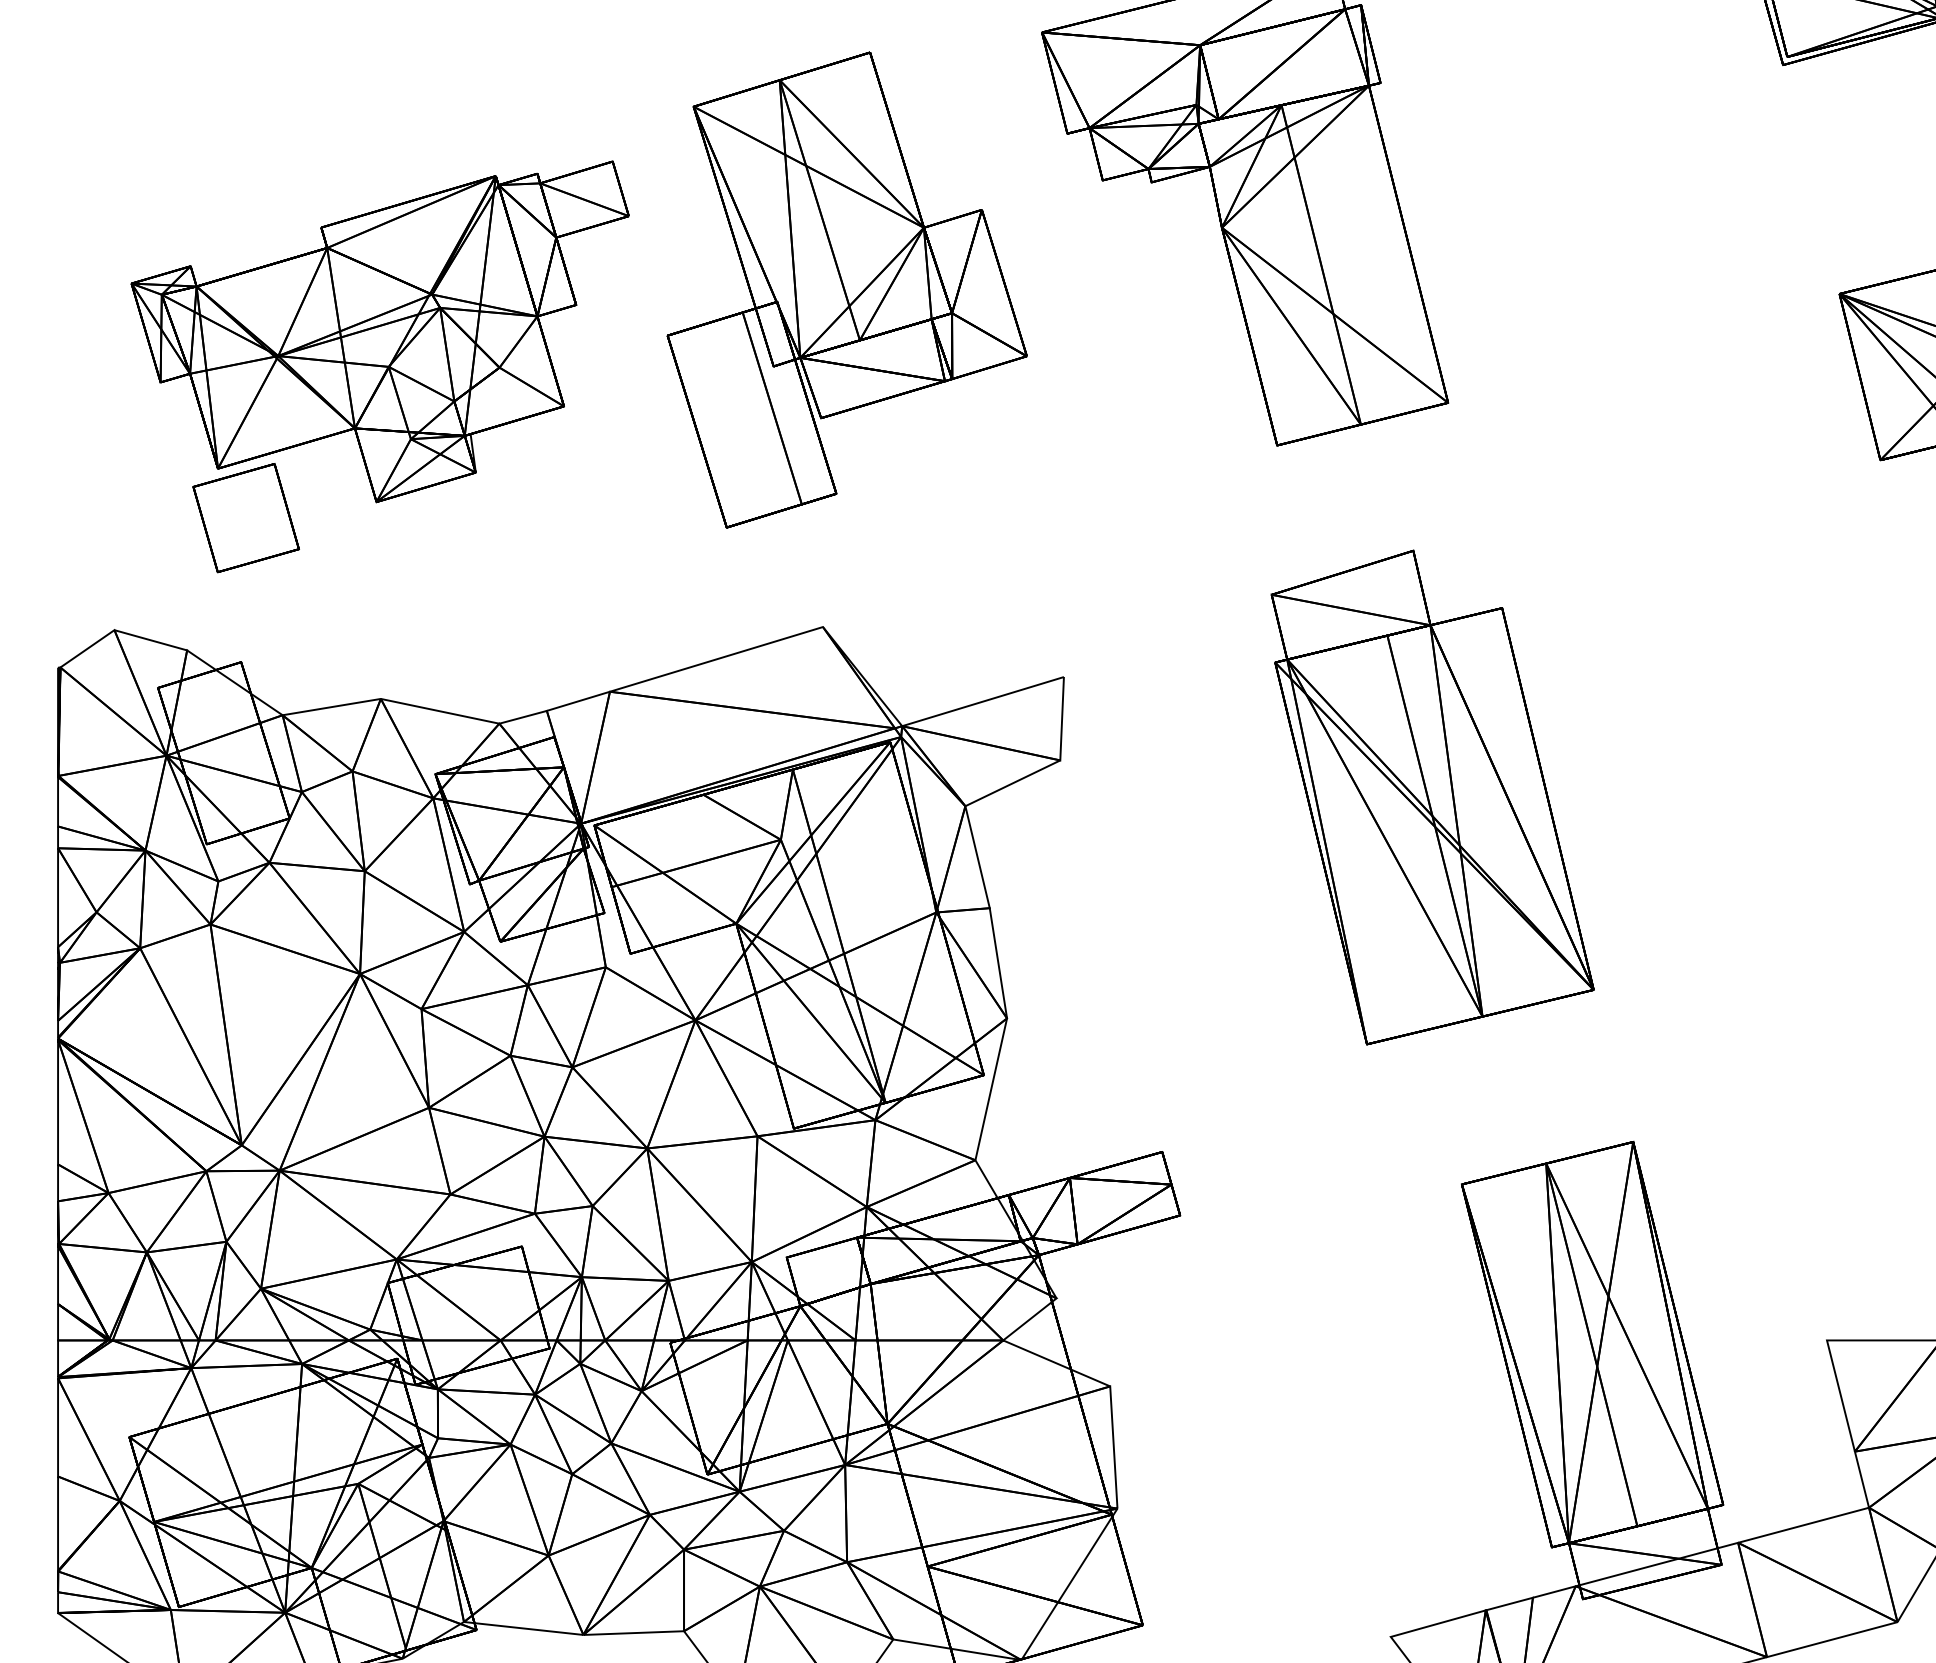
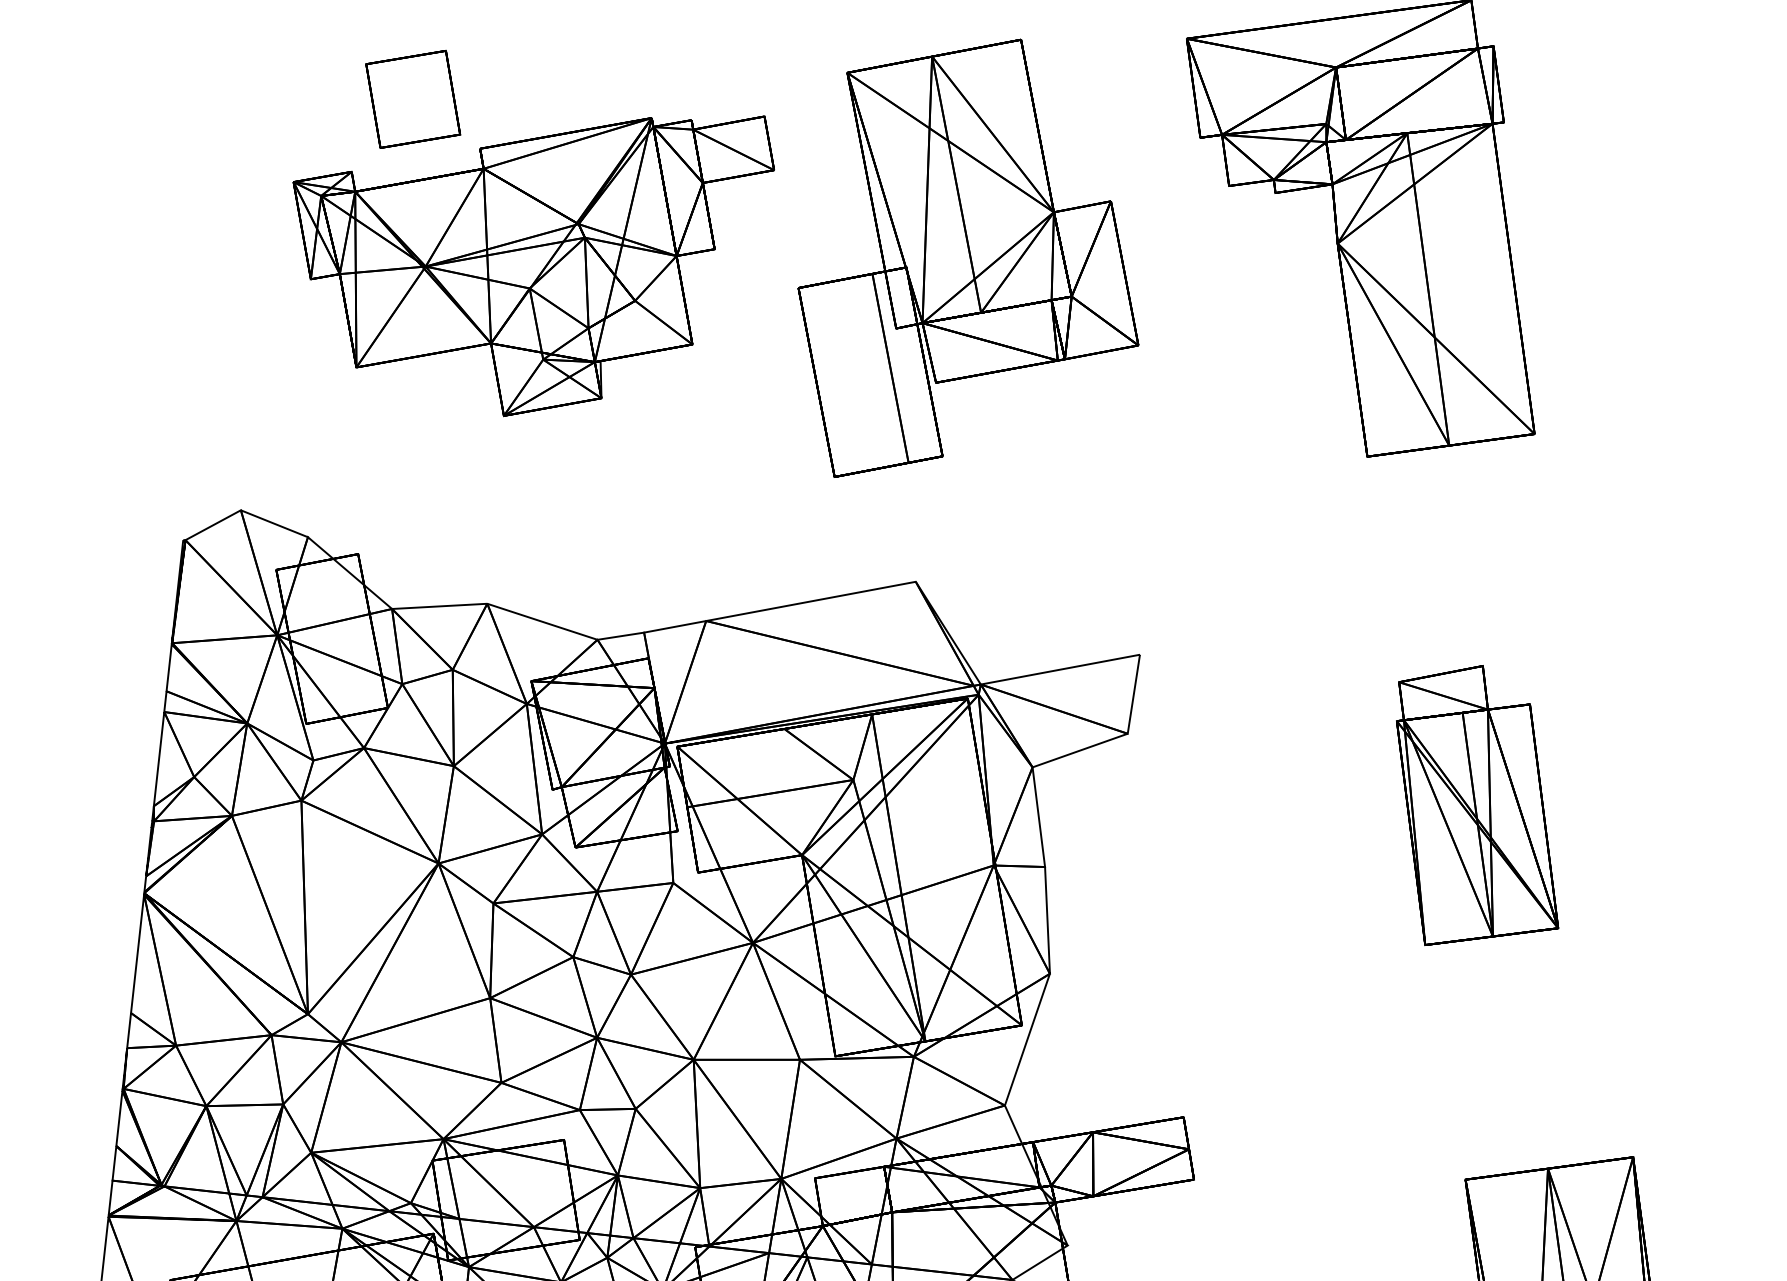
part: (245, 518) -> (412, 99), moved
part: (1432, 797) -> (1478, 808), size x0.6

